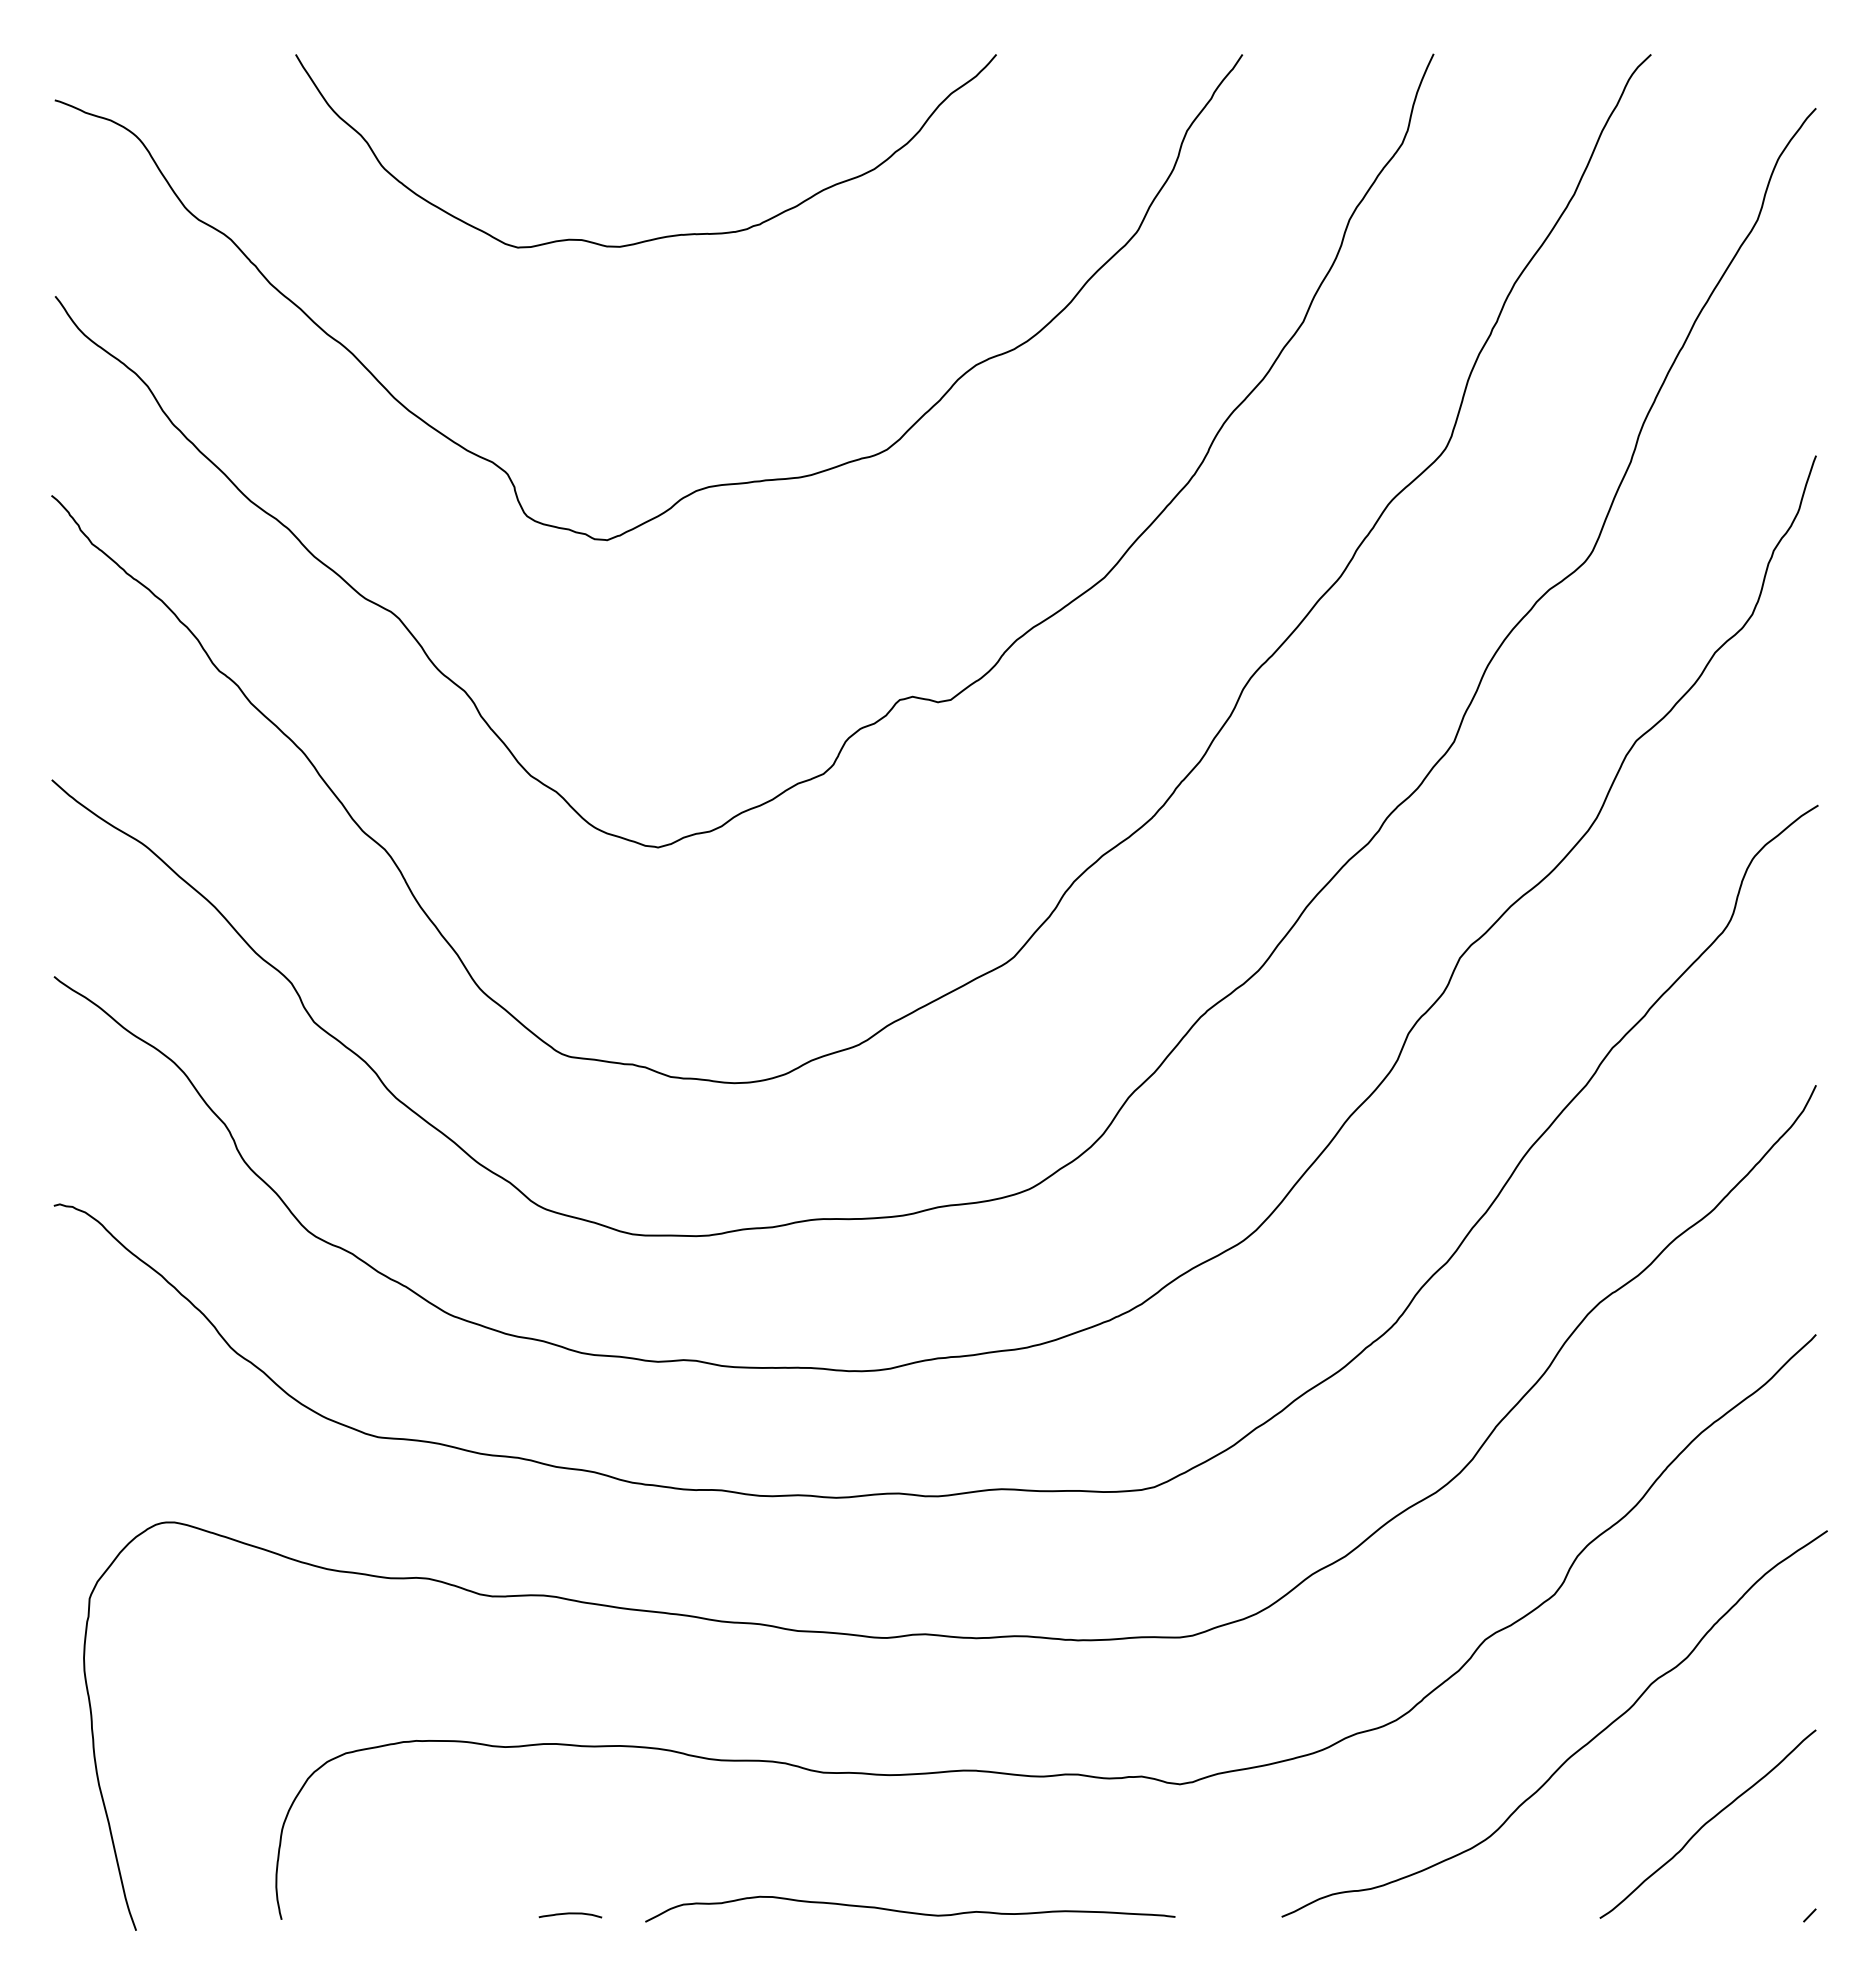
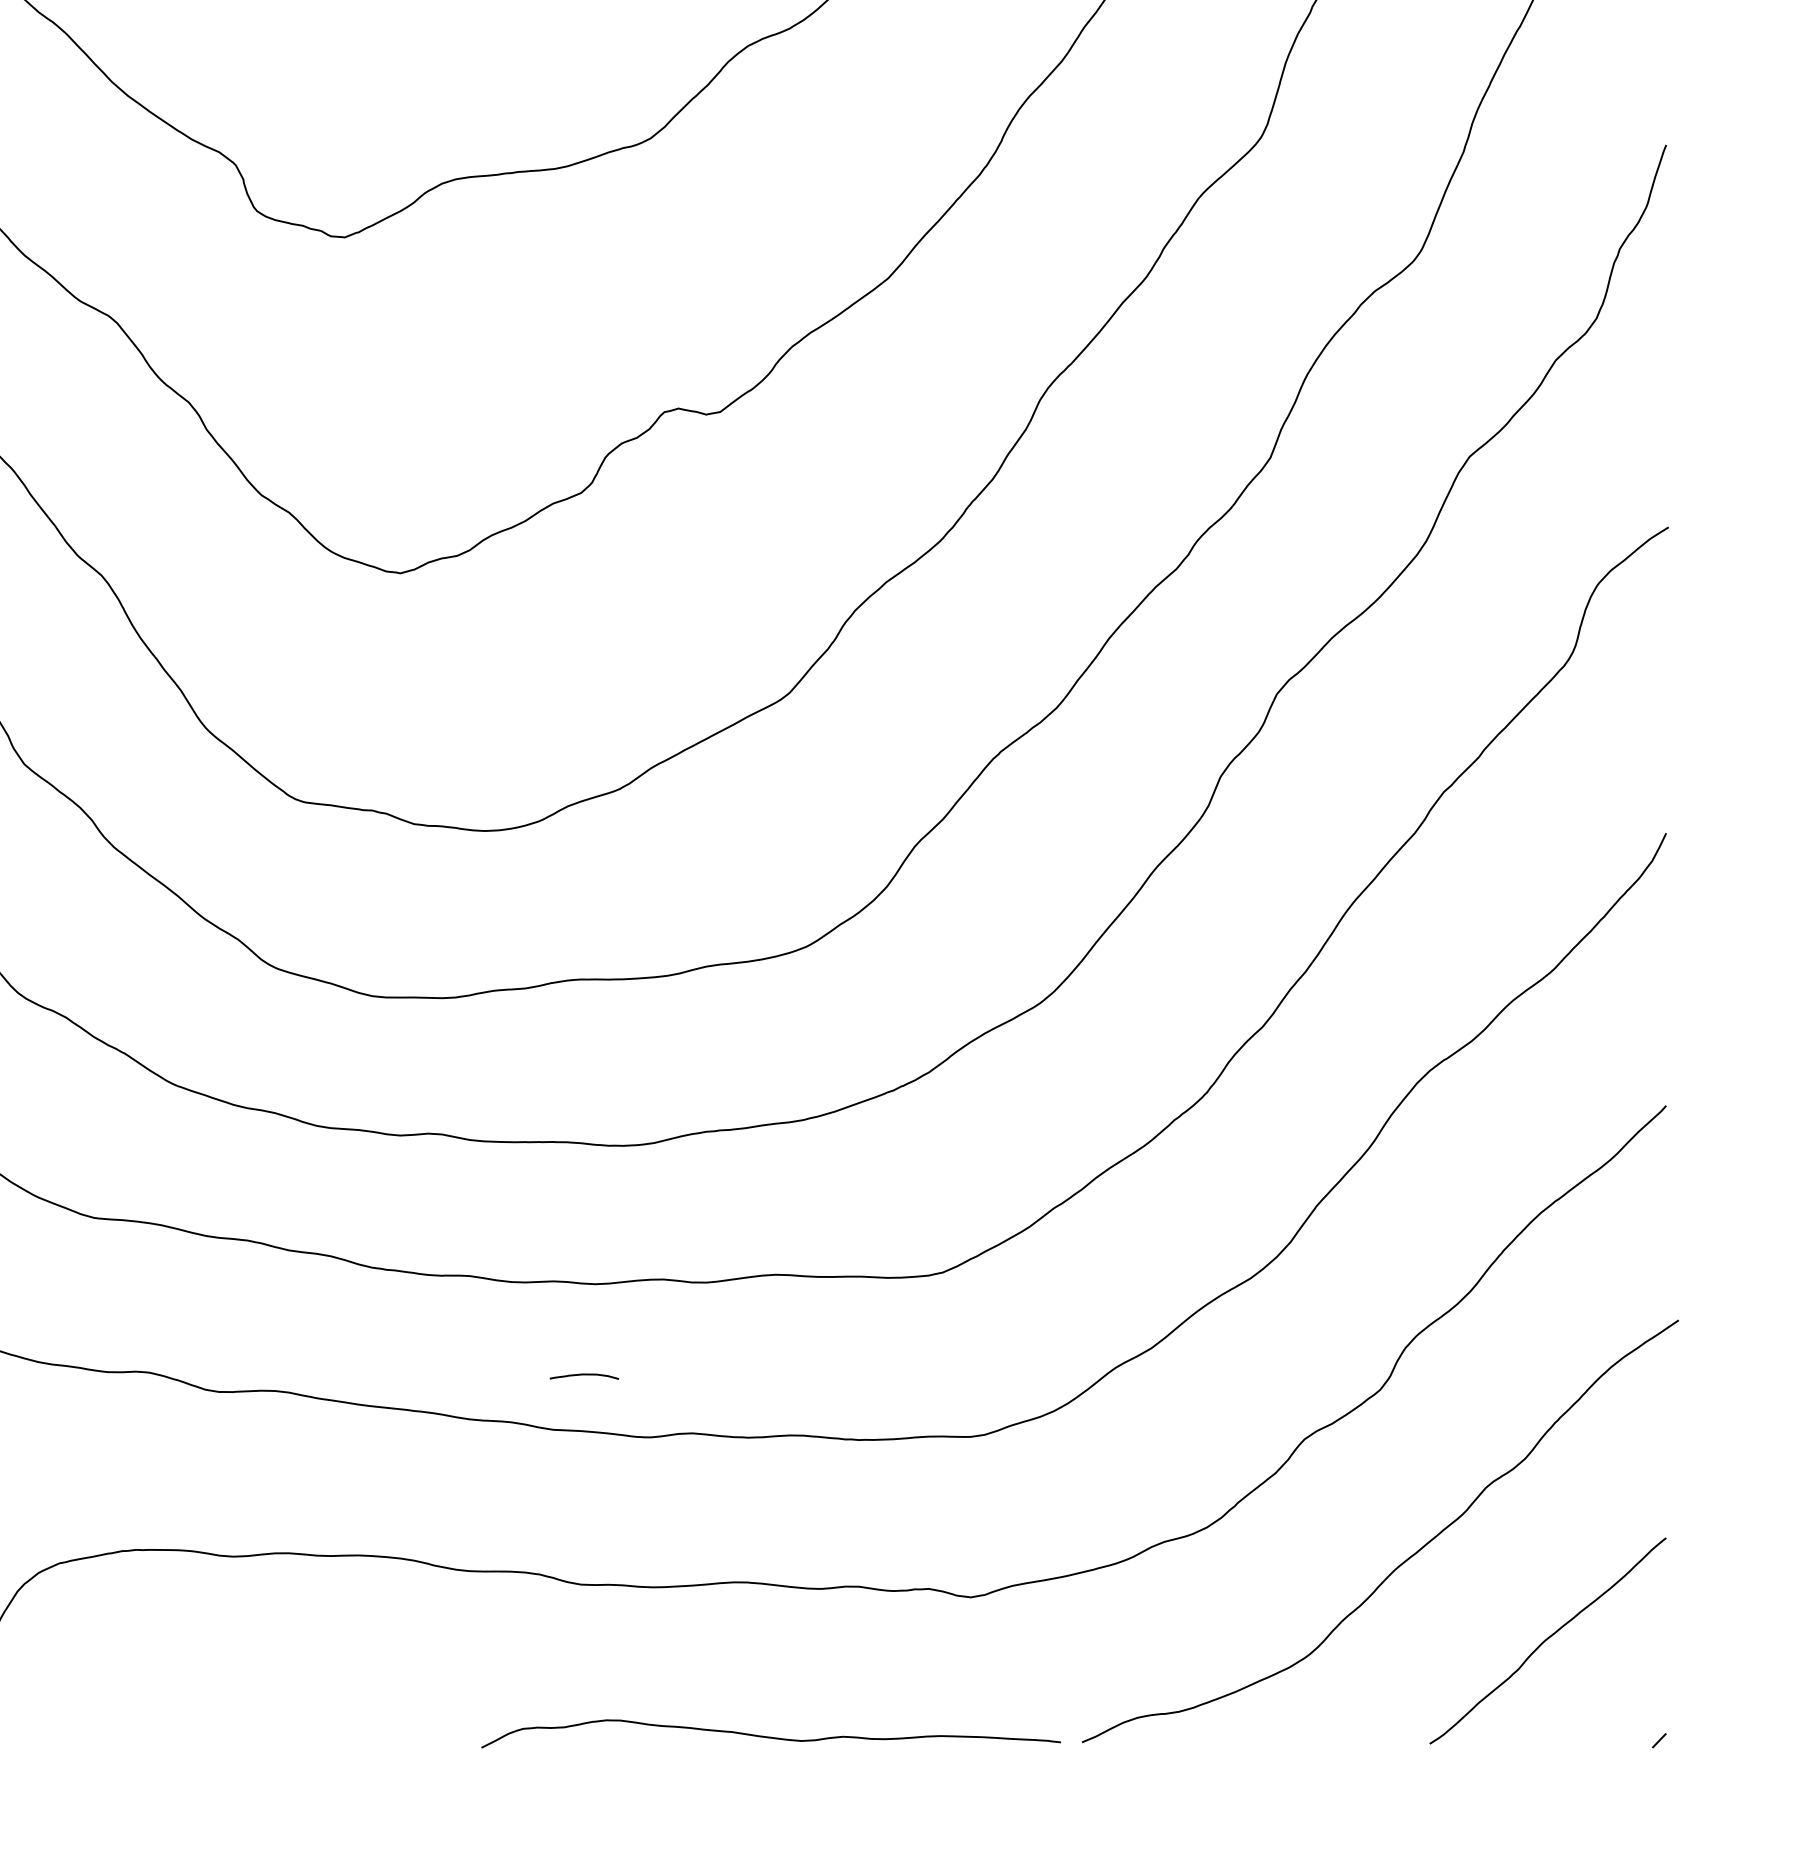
curve: (910, 1911) -> (771, 1736), moved
curve: (570, 1914) -> (584, 1375), moved

